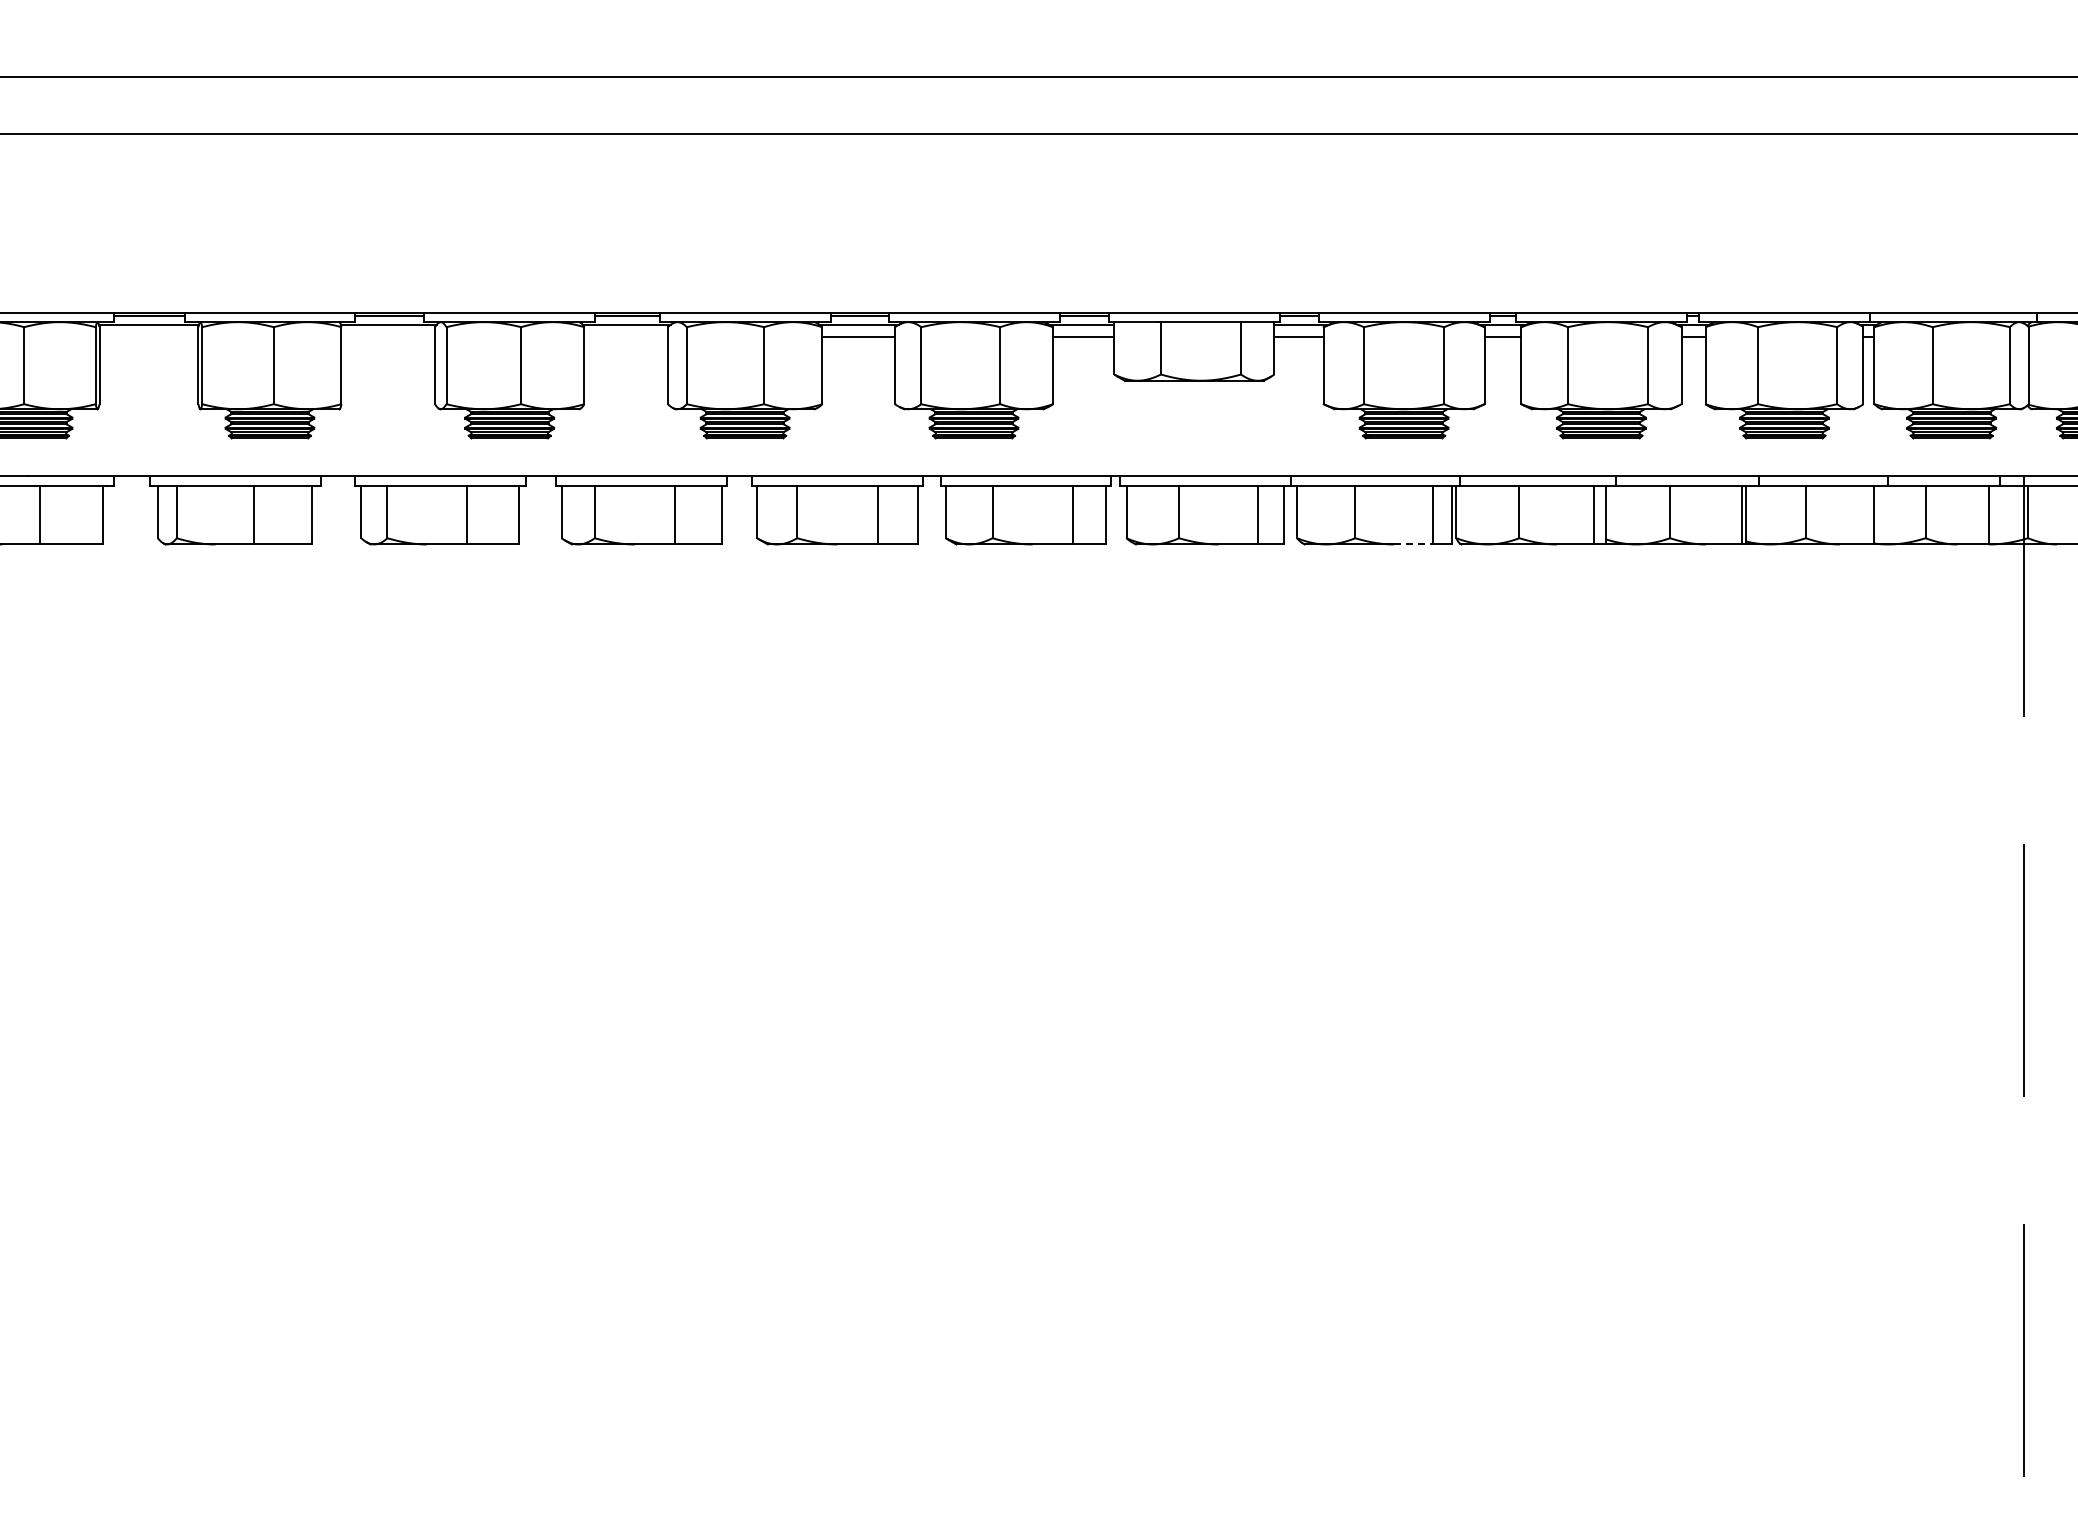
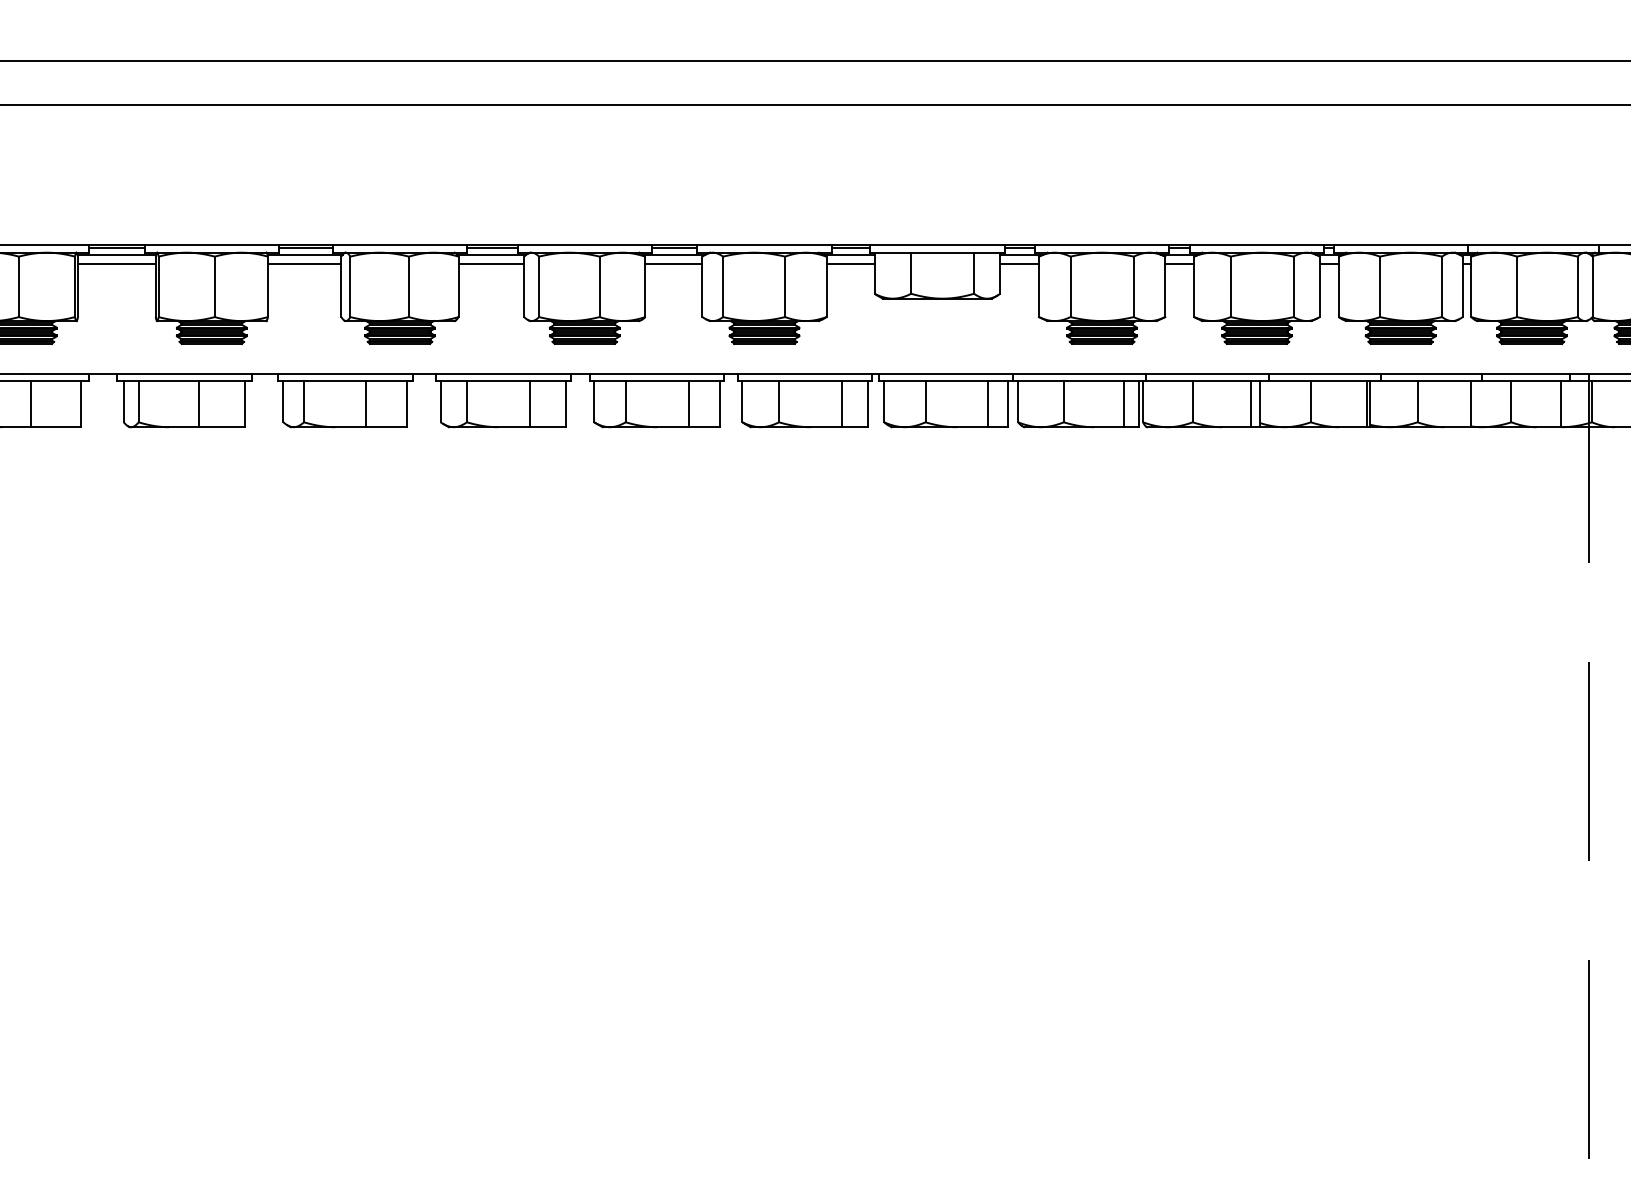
line: (148, 337) -> (116, 264), added
line: (388, 337) -> (304, 264), added
line: (625, 337) -> (490, 264), added
line: (1413, 544) -> (1109, 427), dashed -> solid

